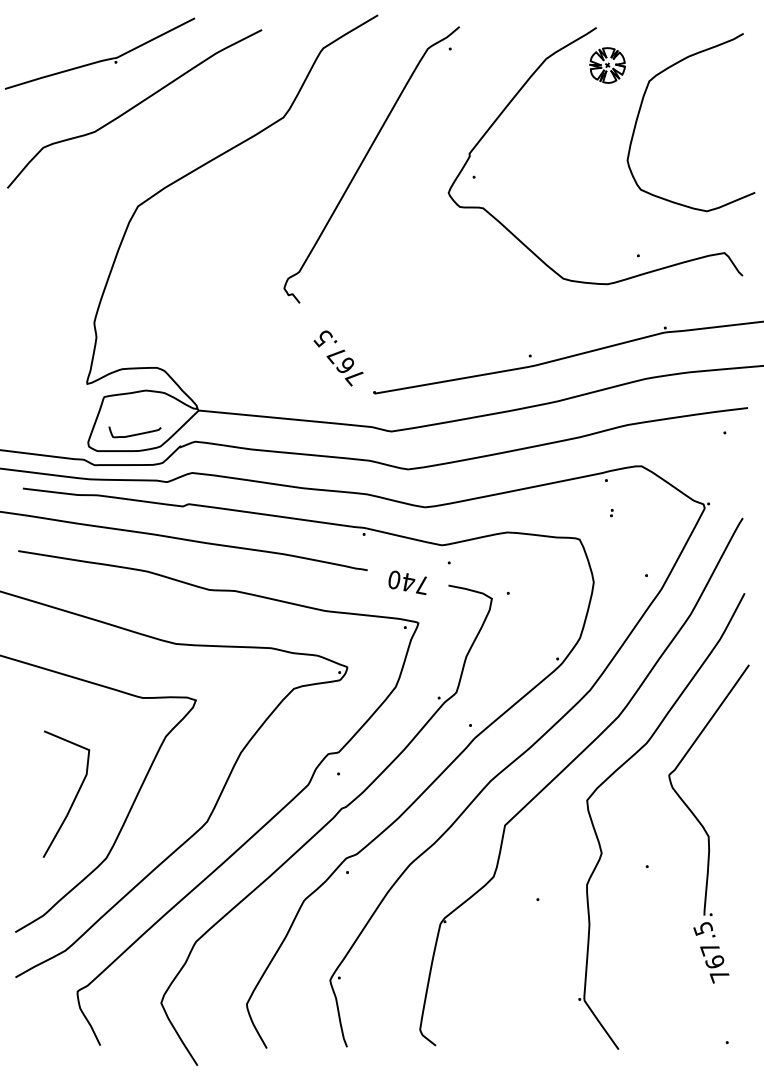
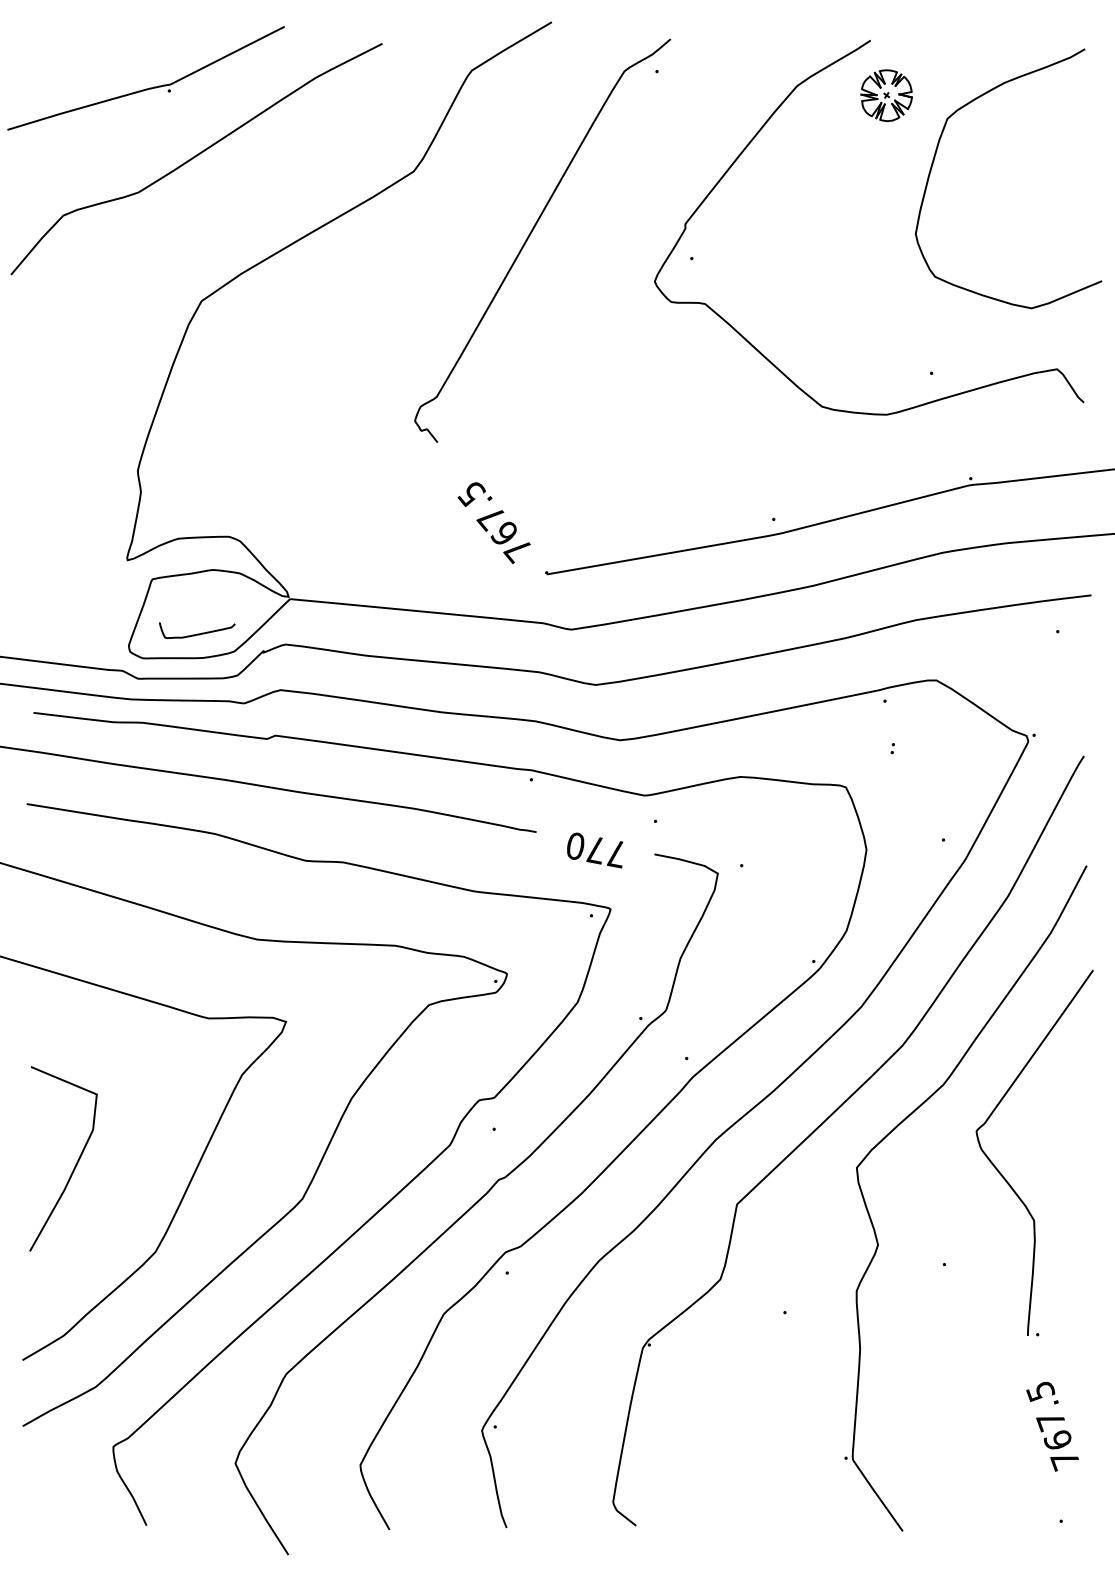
text: (408, 582) -> (596, 849), 740 -> 770
curve: (74, 797) -> (75, 1163), moved
text: (711, 952) -> (1052, 1426), moved

